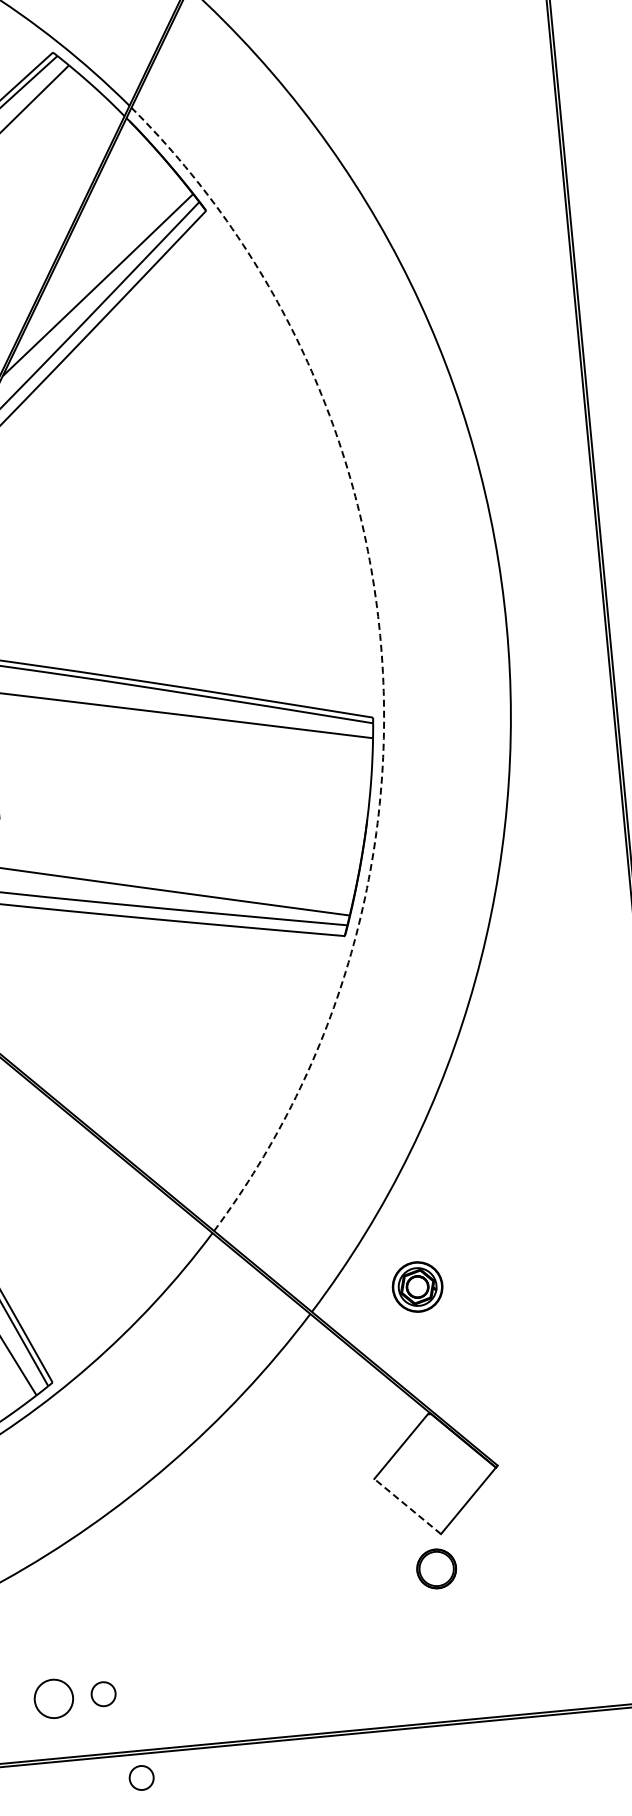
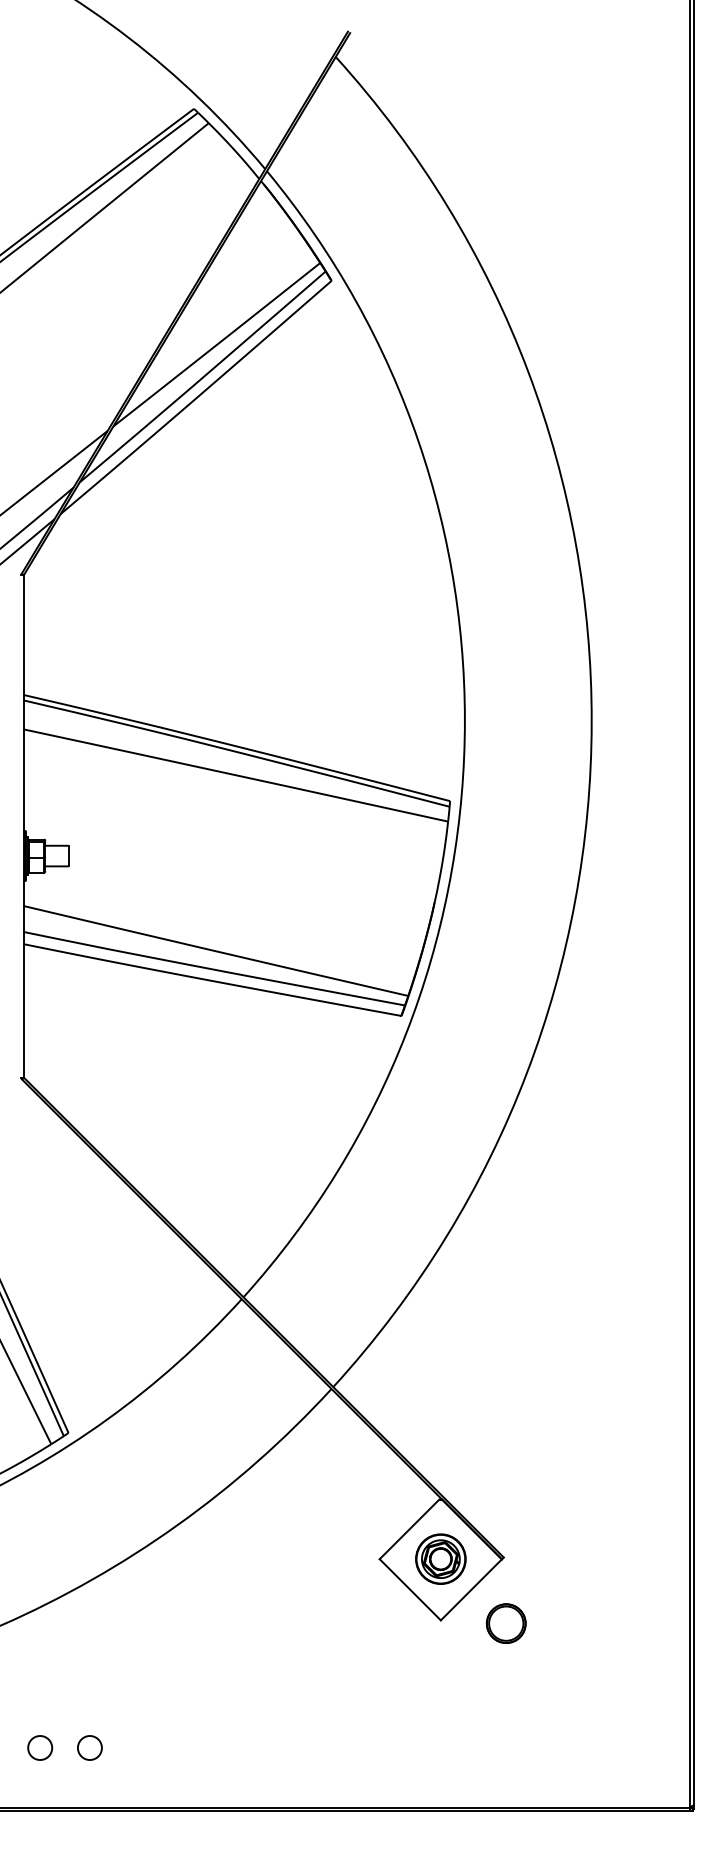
arc: (381, 653) -> (464, 738), dashed -> solid
part: (417, 1286) -> (440, 1558), moved
line: (406, 1506) -> (409, 1589), dashed -> solid
part: (435, 1568) -> (505, 1623), moved
circle: (54, 1698) -> (40, 1747), size x0.62
circle: (141, 1777) -> (119, 1834), removed

